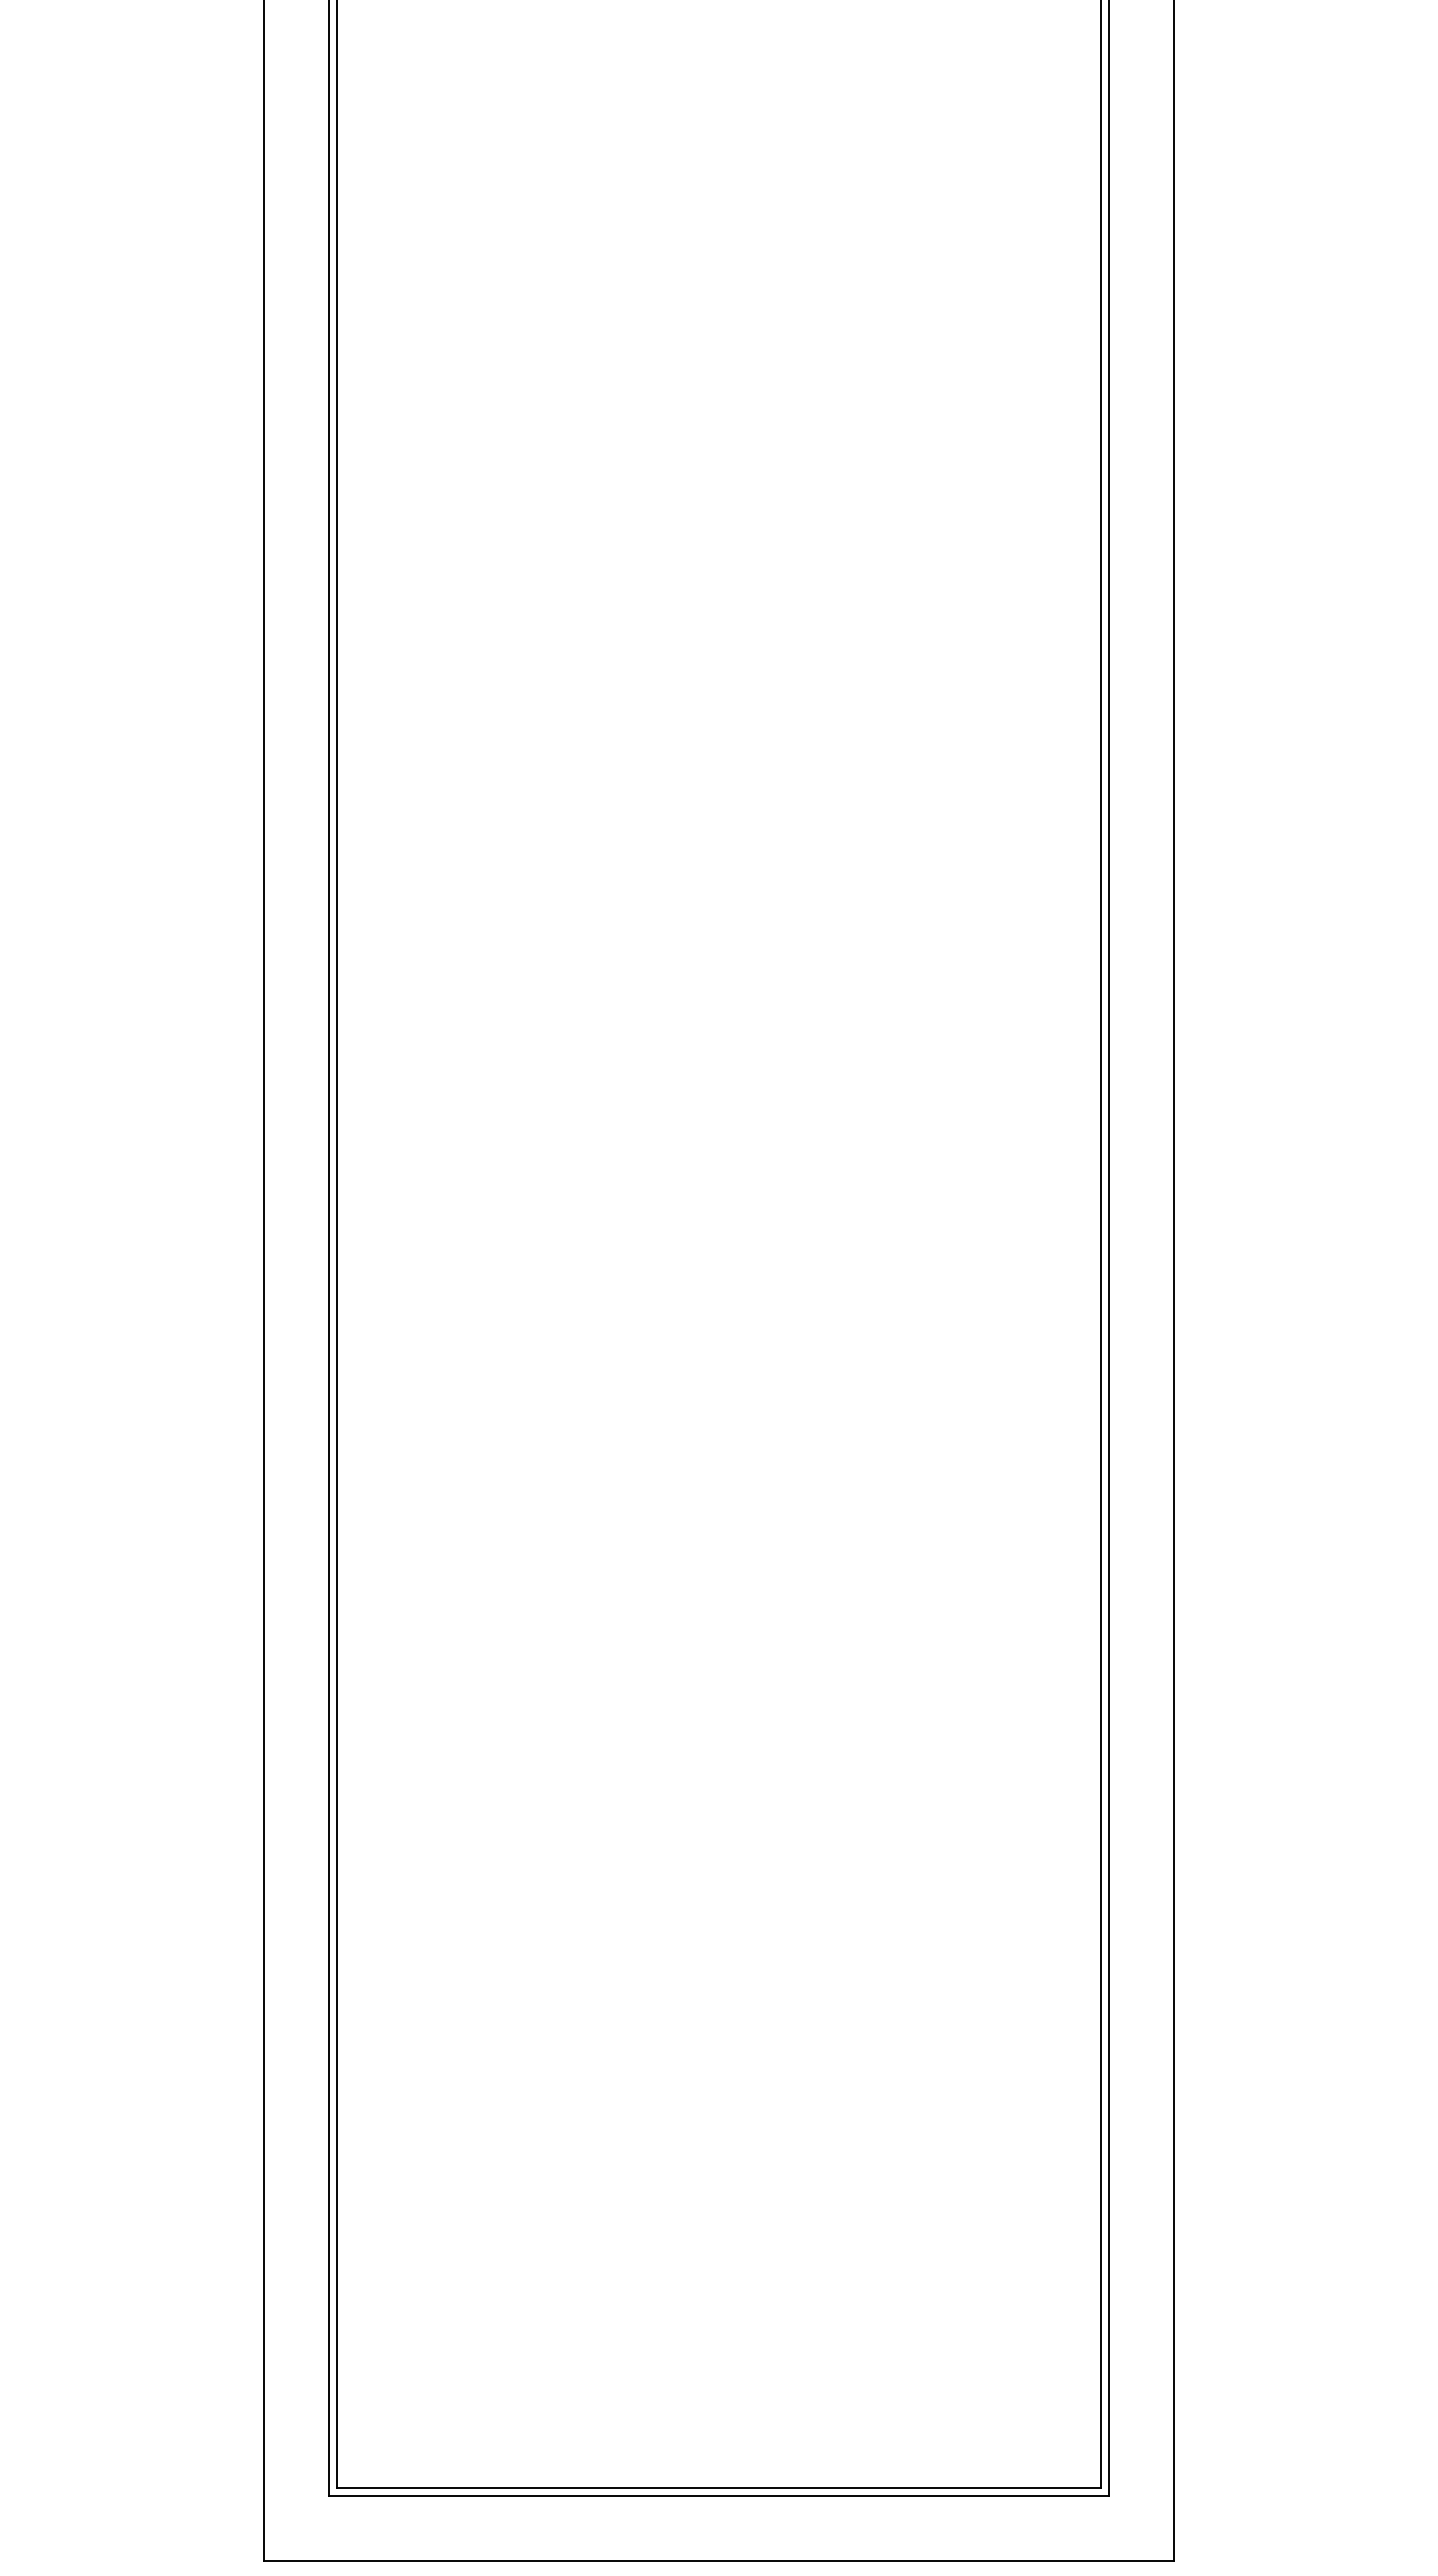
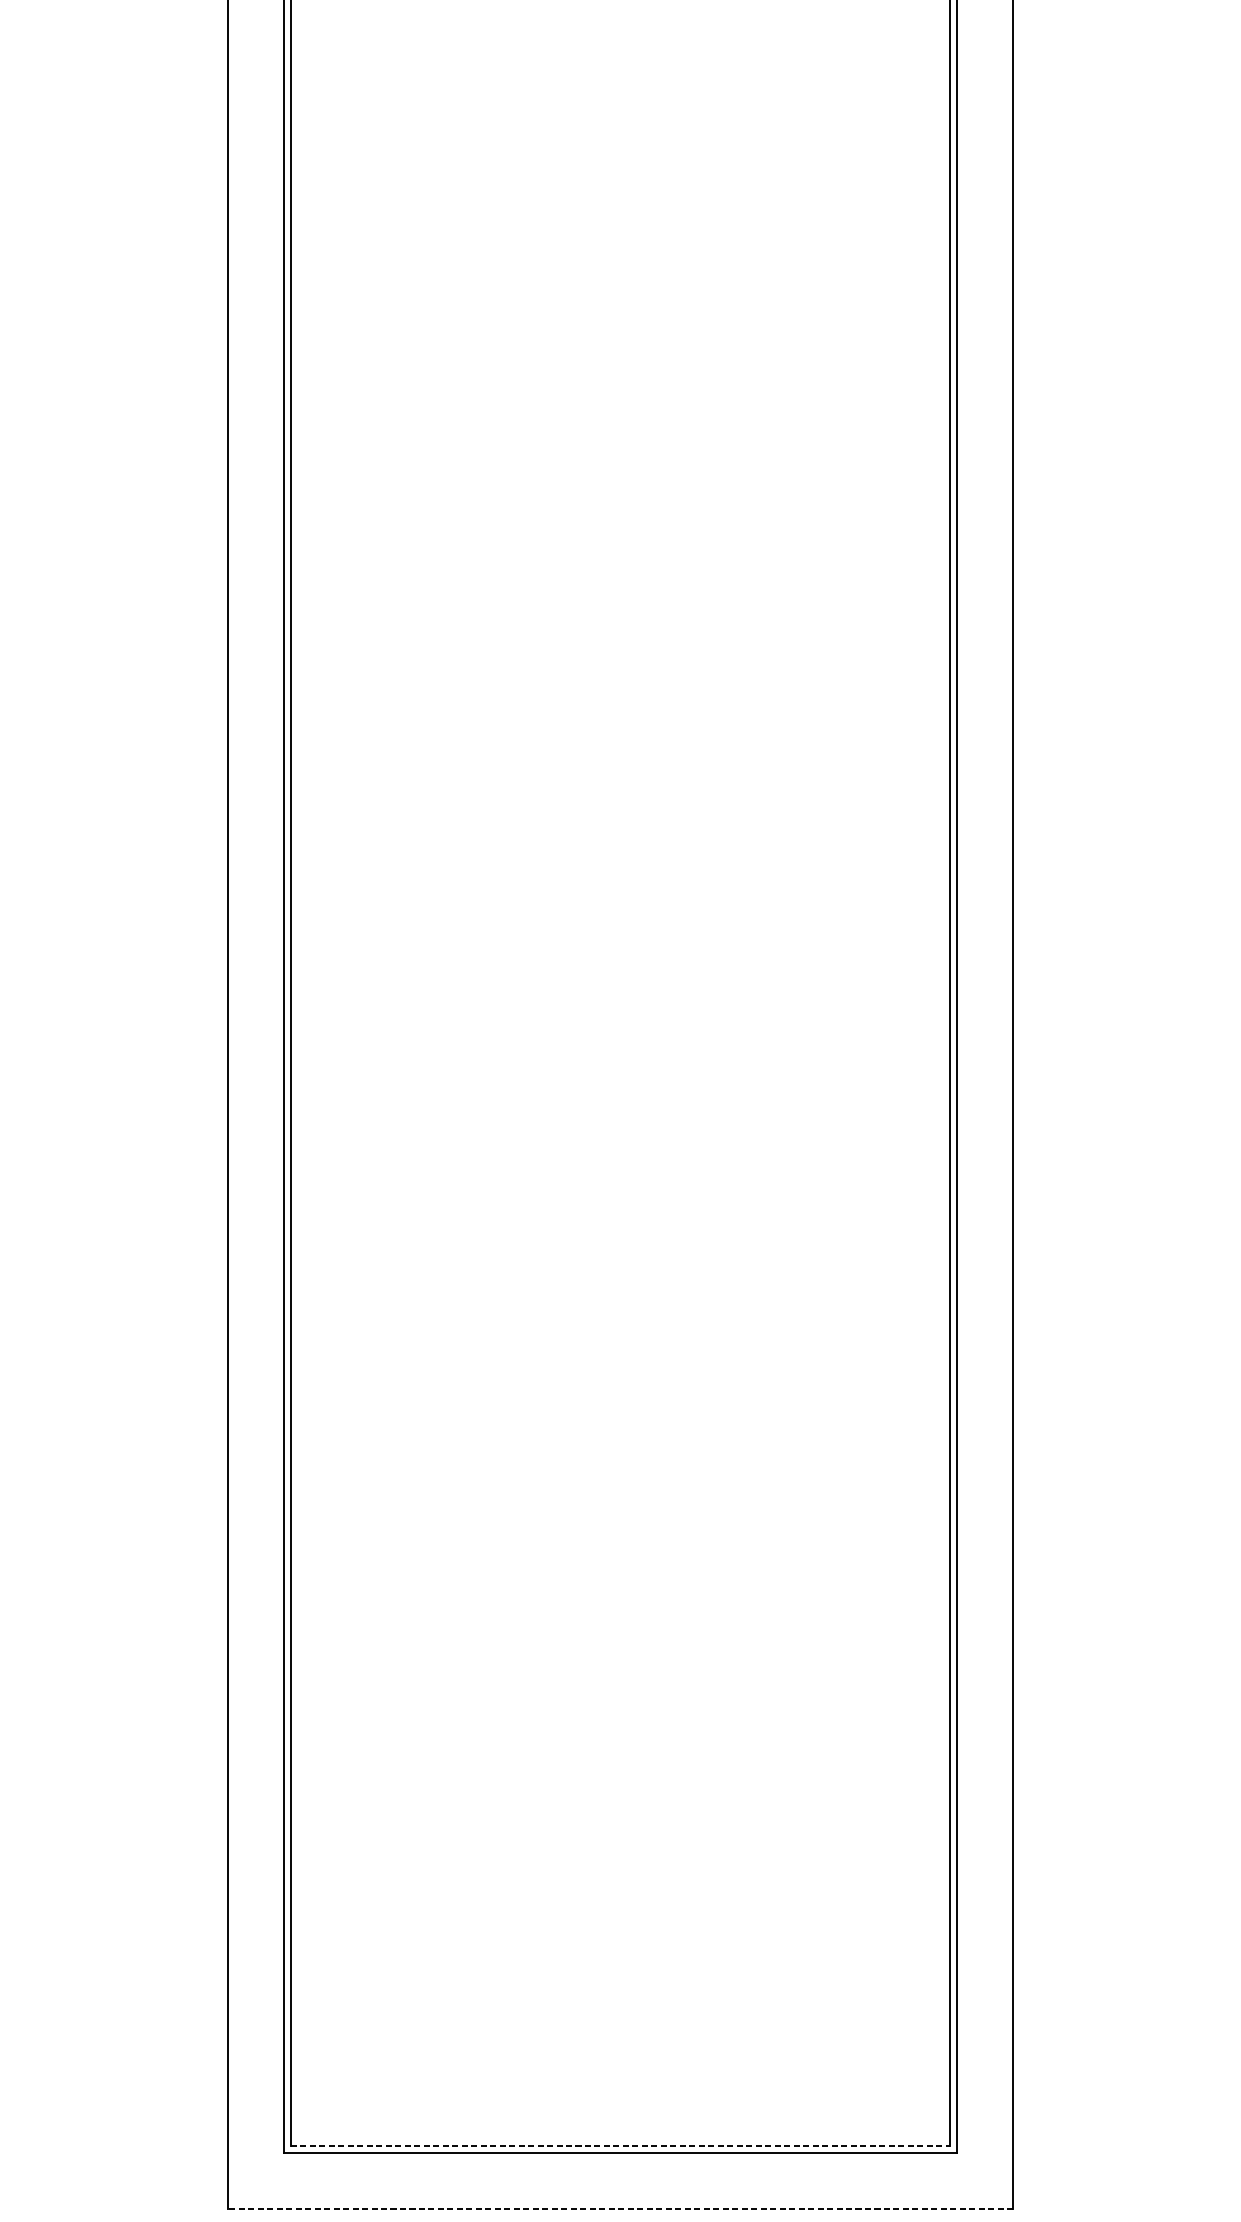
line: (719, 2487) -> (620, 2145), solid -> dashed
line: (718, 2560) -> (620, 2208), solid -> dashed

